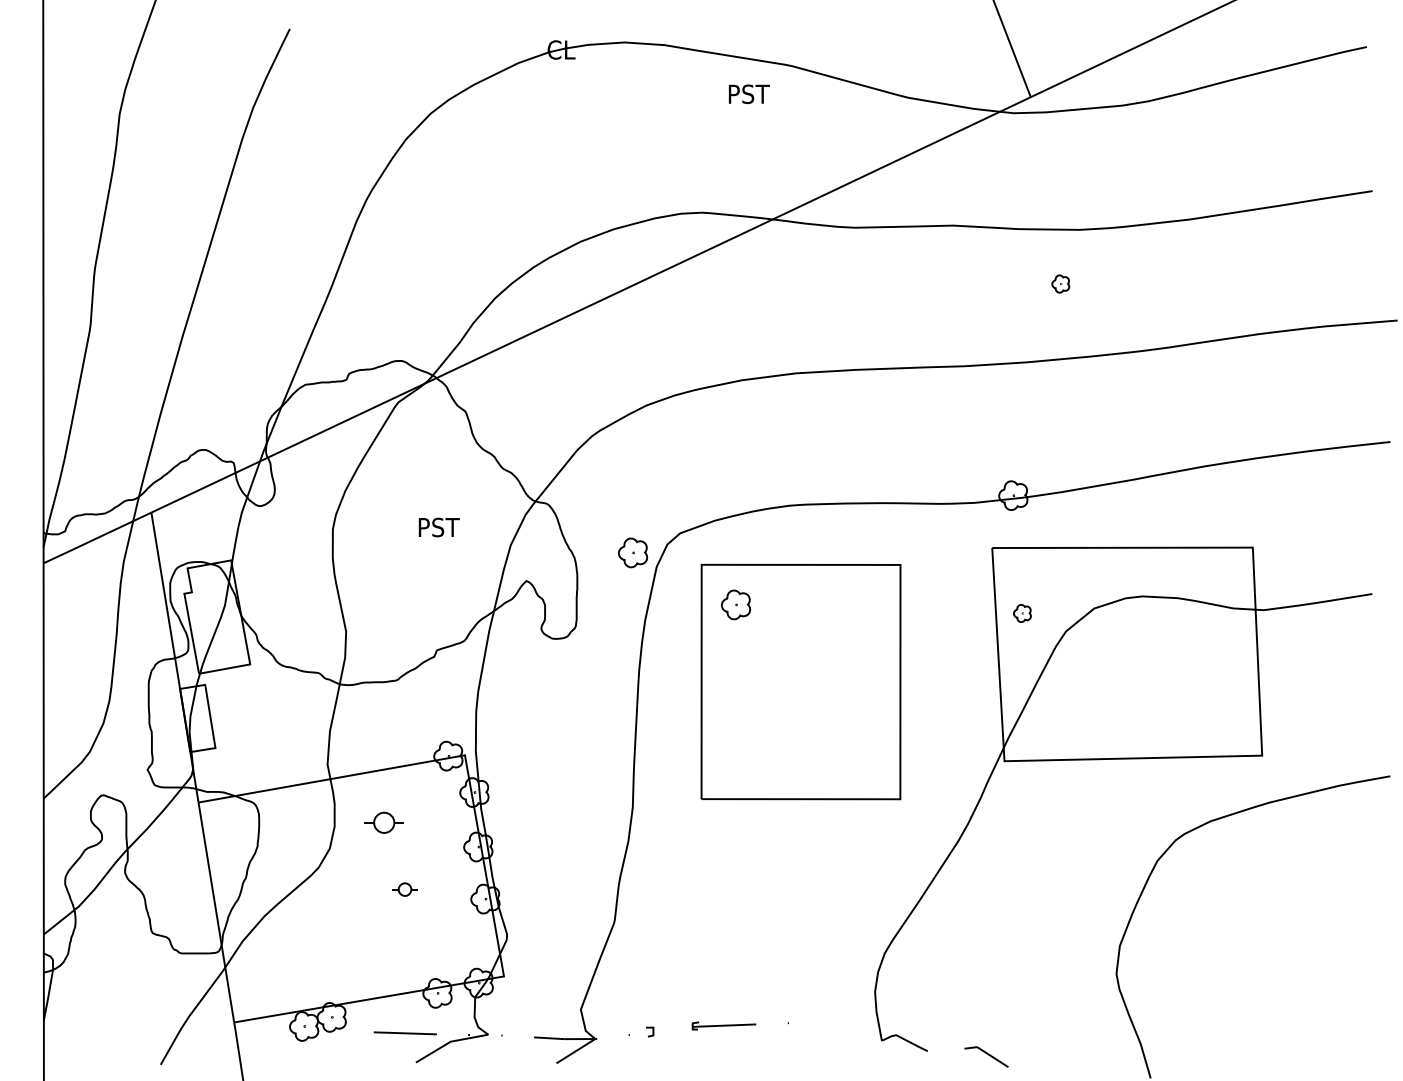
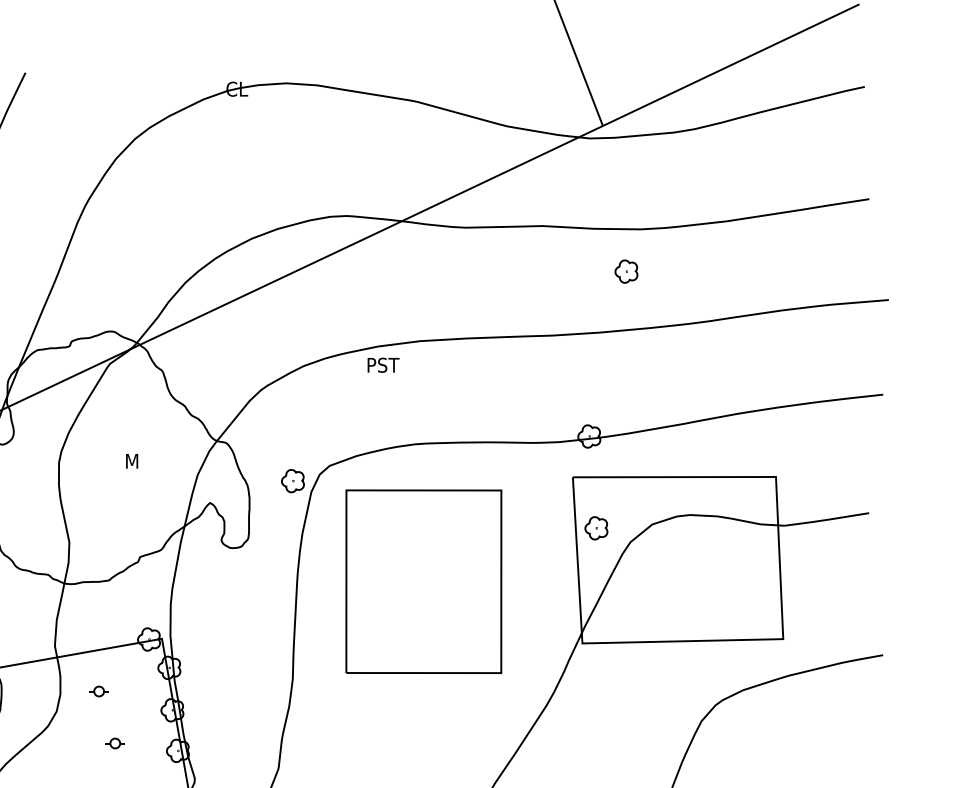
text: (749, 94) -> (383, 365), moved
part: (1060, 283) -> (626, 271), size x1.67
text: (440, 527) -> (142, 461), PST -> M
part: (736, 604) -> (373, 521), removed
part: (1022, 613) -> (596, 528), size x1.67
part: (384, 822) -> (99, 691), size x0.62

